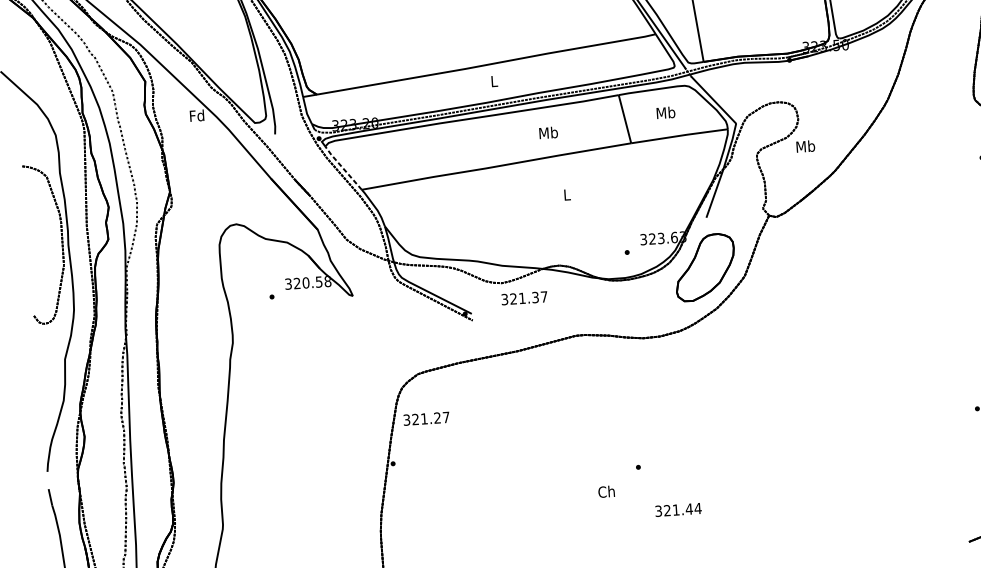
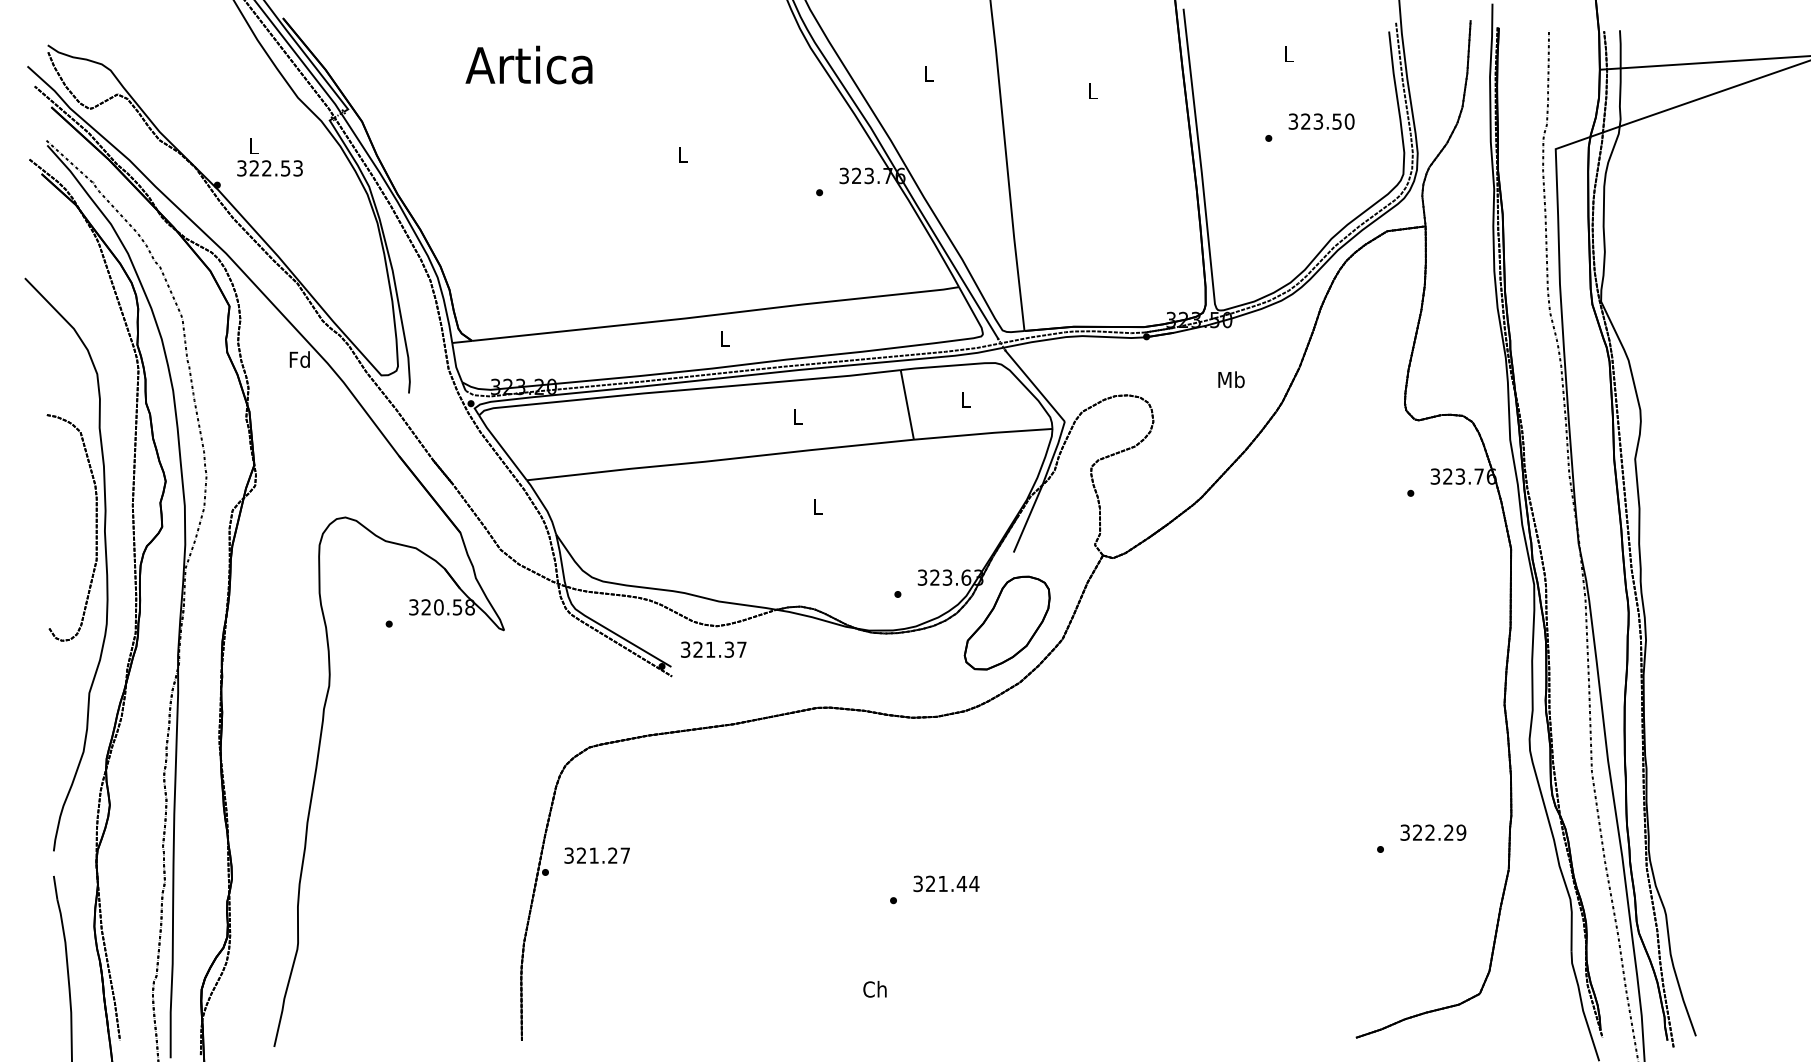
text: (666, 112) -> (966, 399), Mb -> L
text: (548, 132) -> (797, 416), Mb -> L
text: (805, 146) -> (1231, 379), moved
line: (342, 167) -> (501, 447), dashed -> solid
text: (524, 298) -> (713, 649), moved
text: (426, 418) -> (596, 855), moved
text: (606, 491) -> (874, 989), moved
text: (678, 509) -> (946, 883), moved

